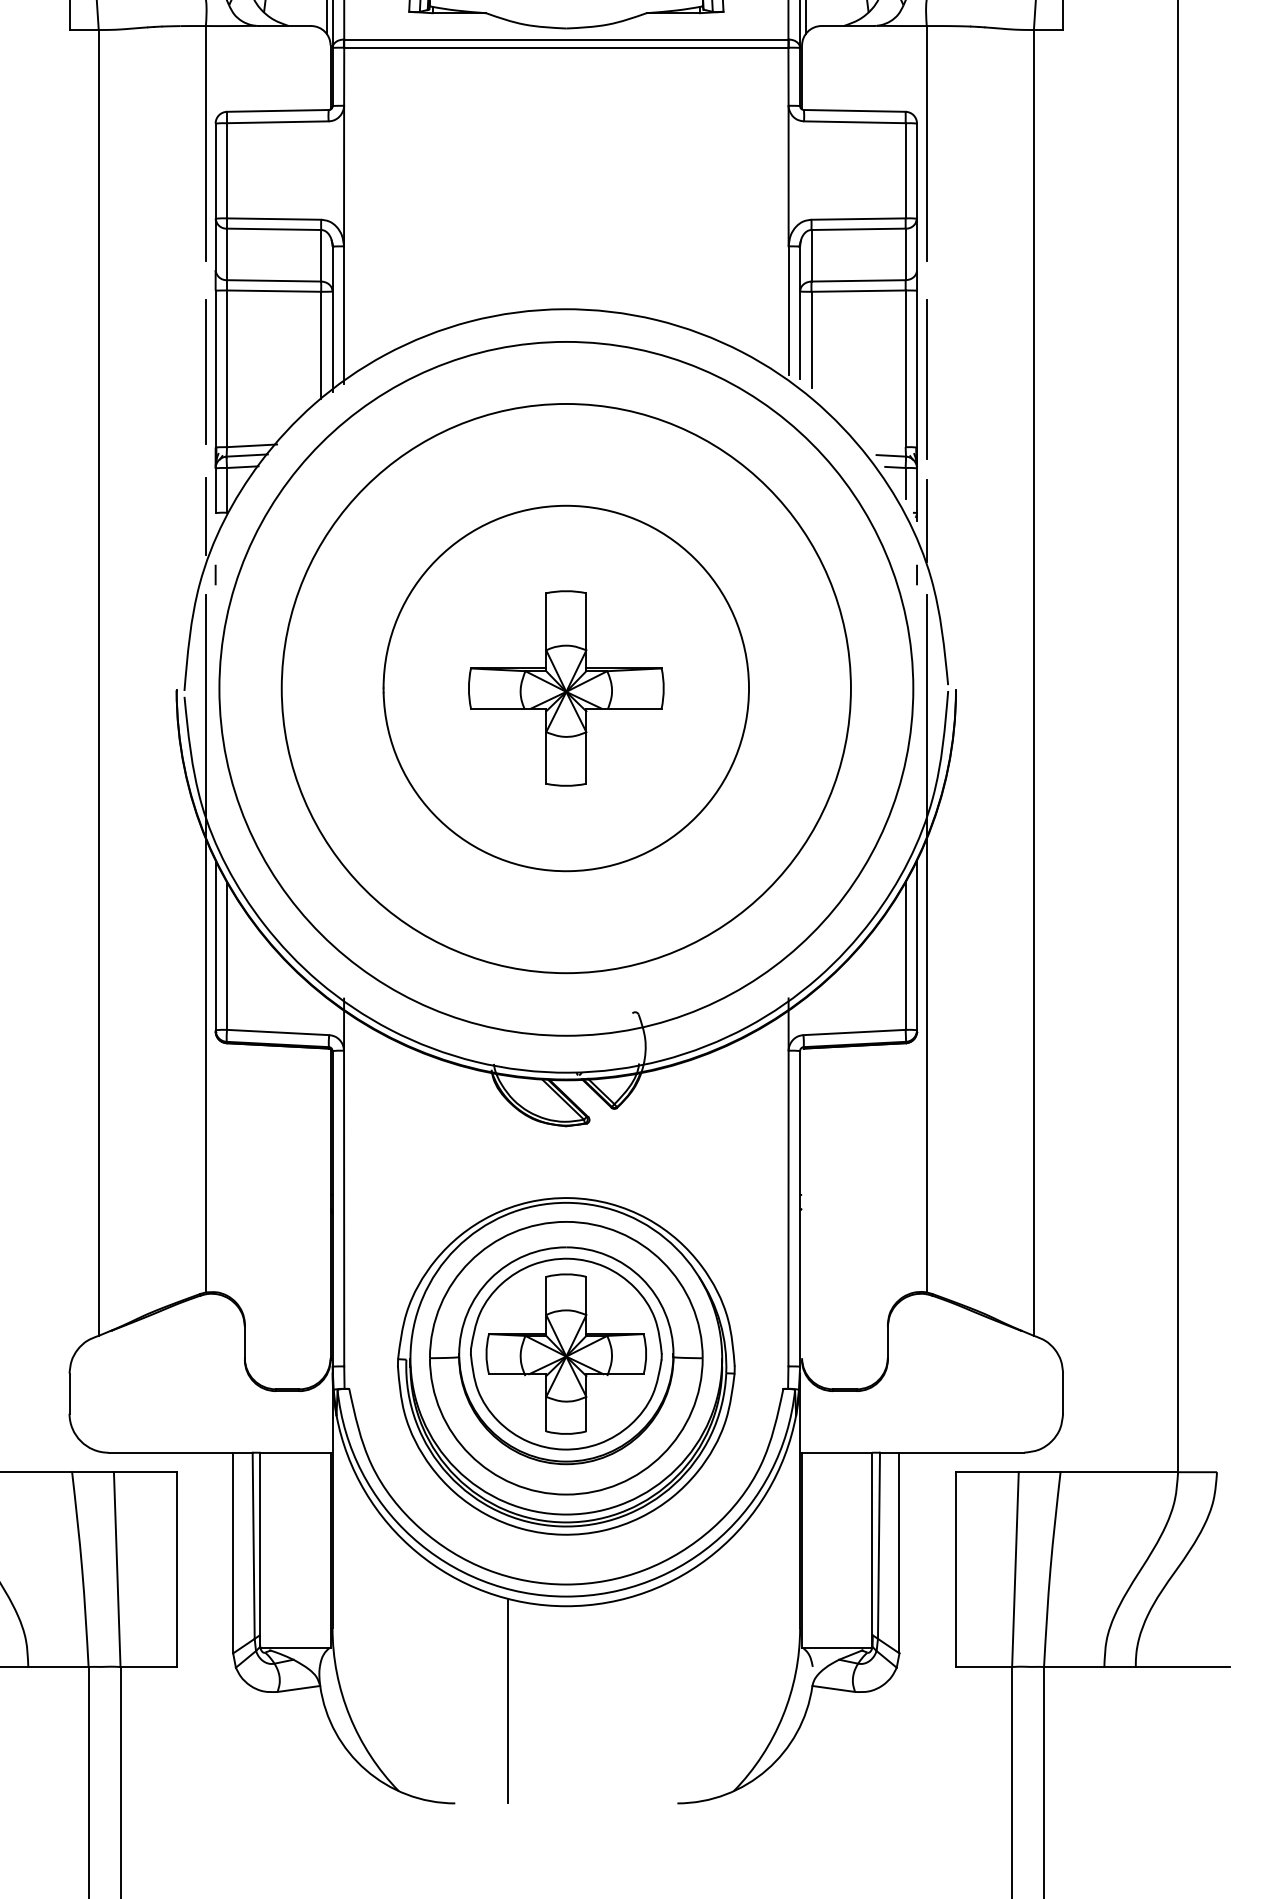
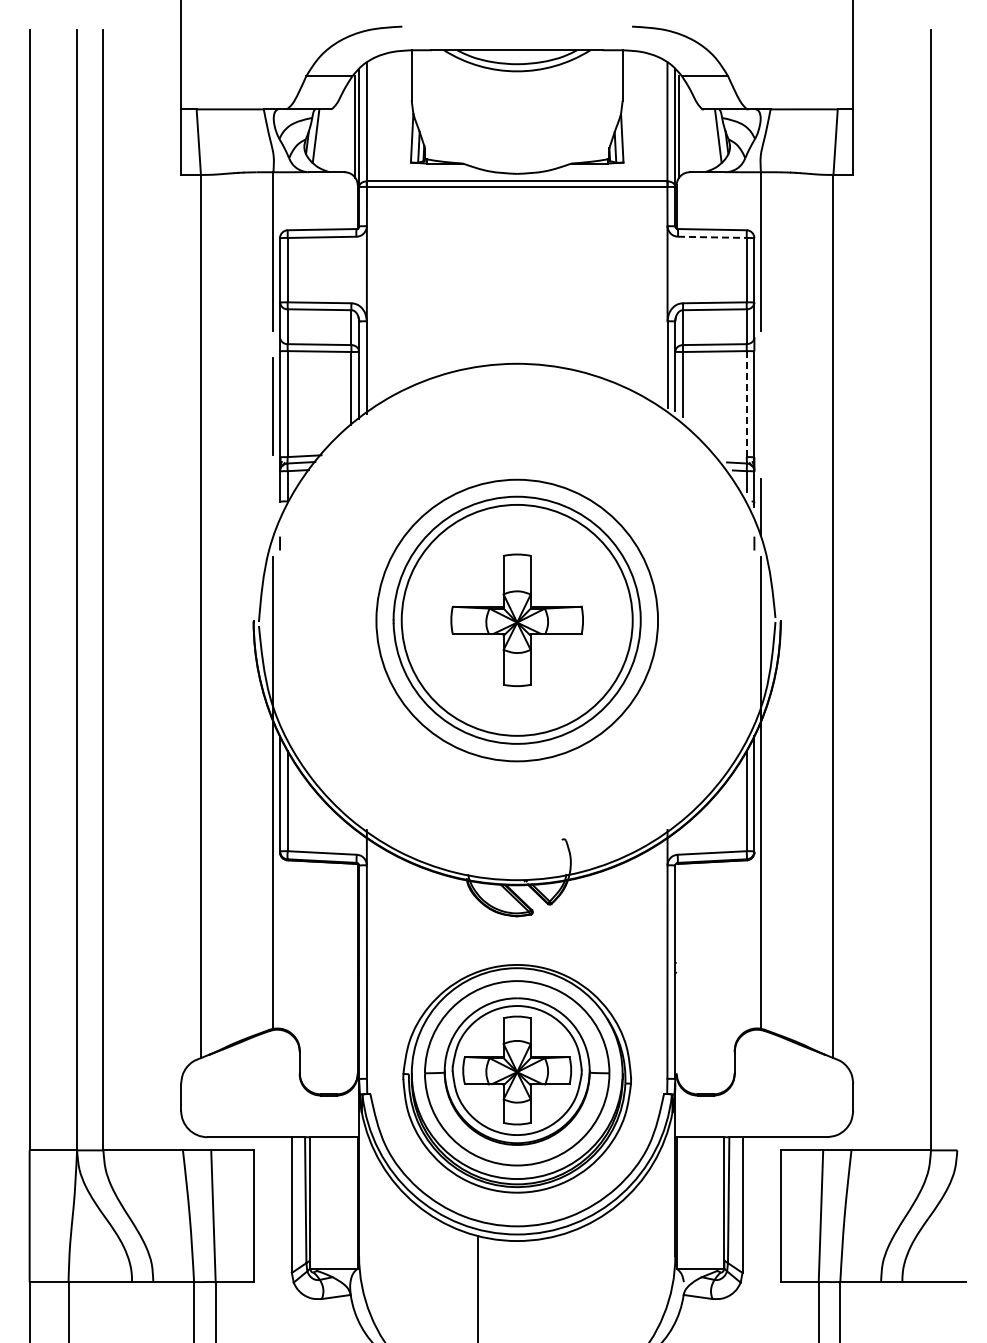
line: (855, 122) -> (712, 237), solid -> dashed
line: (905, 369) -> (746, 404), solid -> dashed
line: (926, 379) -> (760, 411), removed
line: (206, 517) -> (273, 504), removed
circle: (565, 687) -> (516, 619), size x0.6
circle: (565, 688) -> (516, 620), size x0.6

